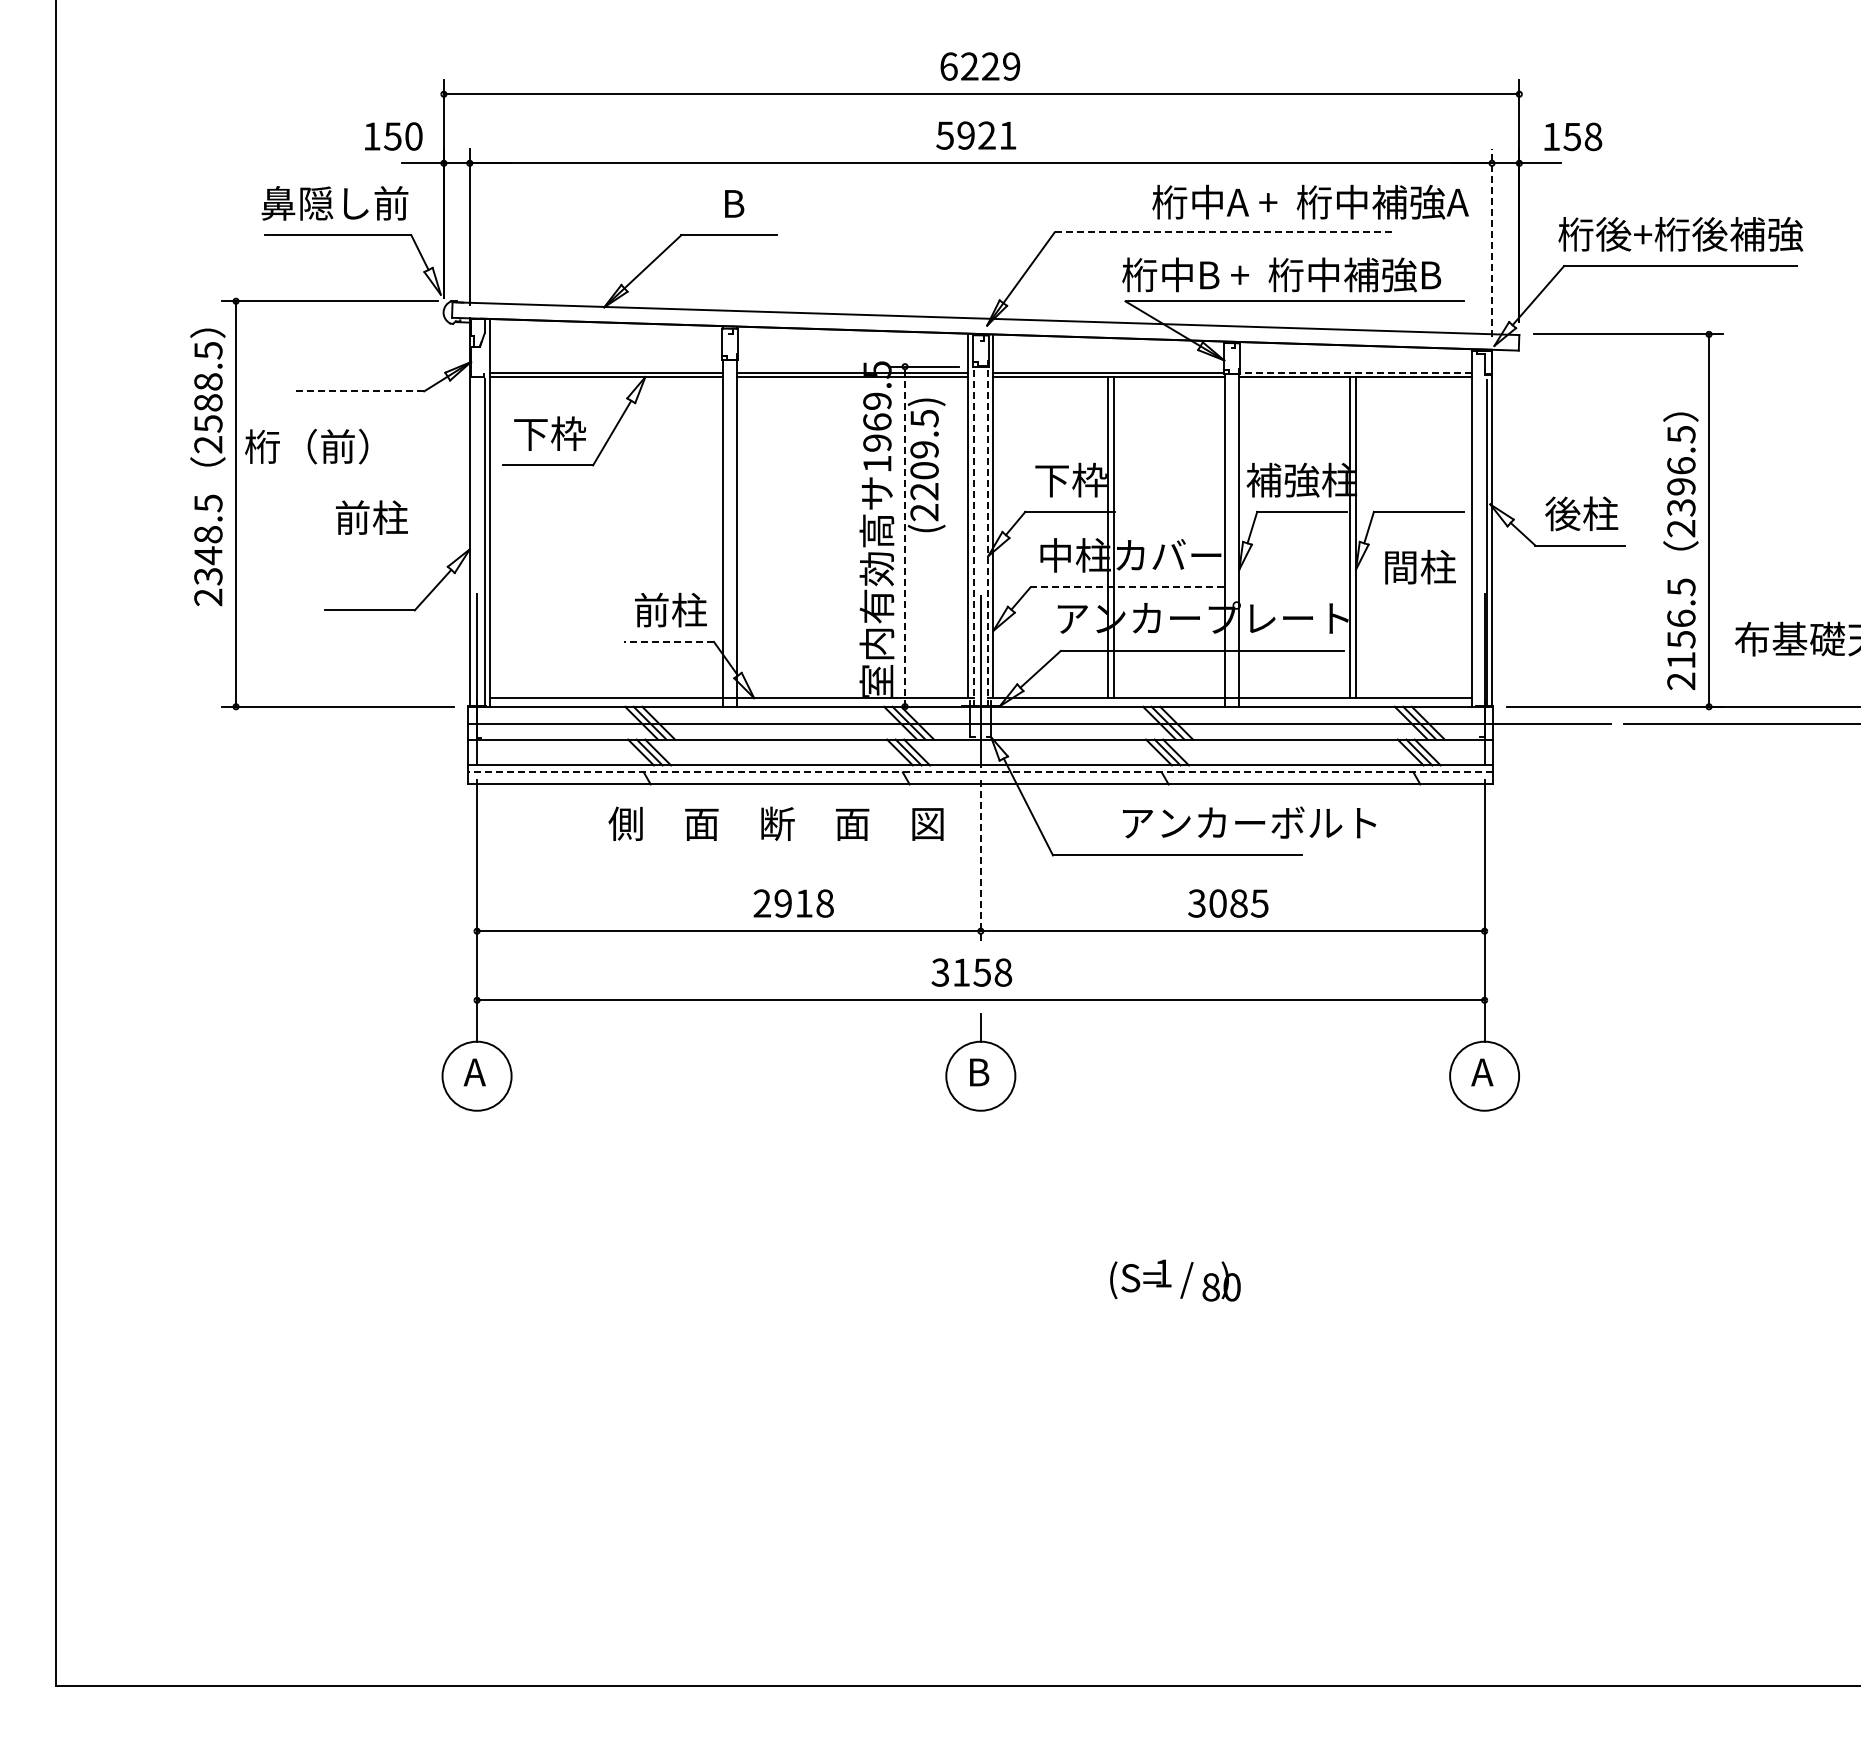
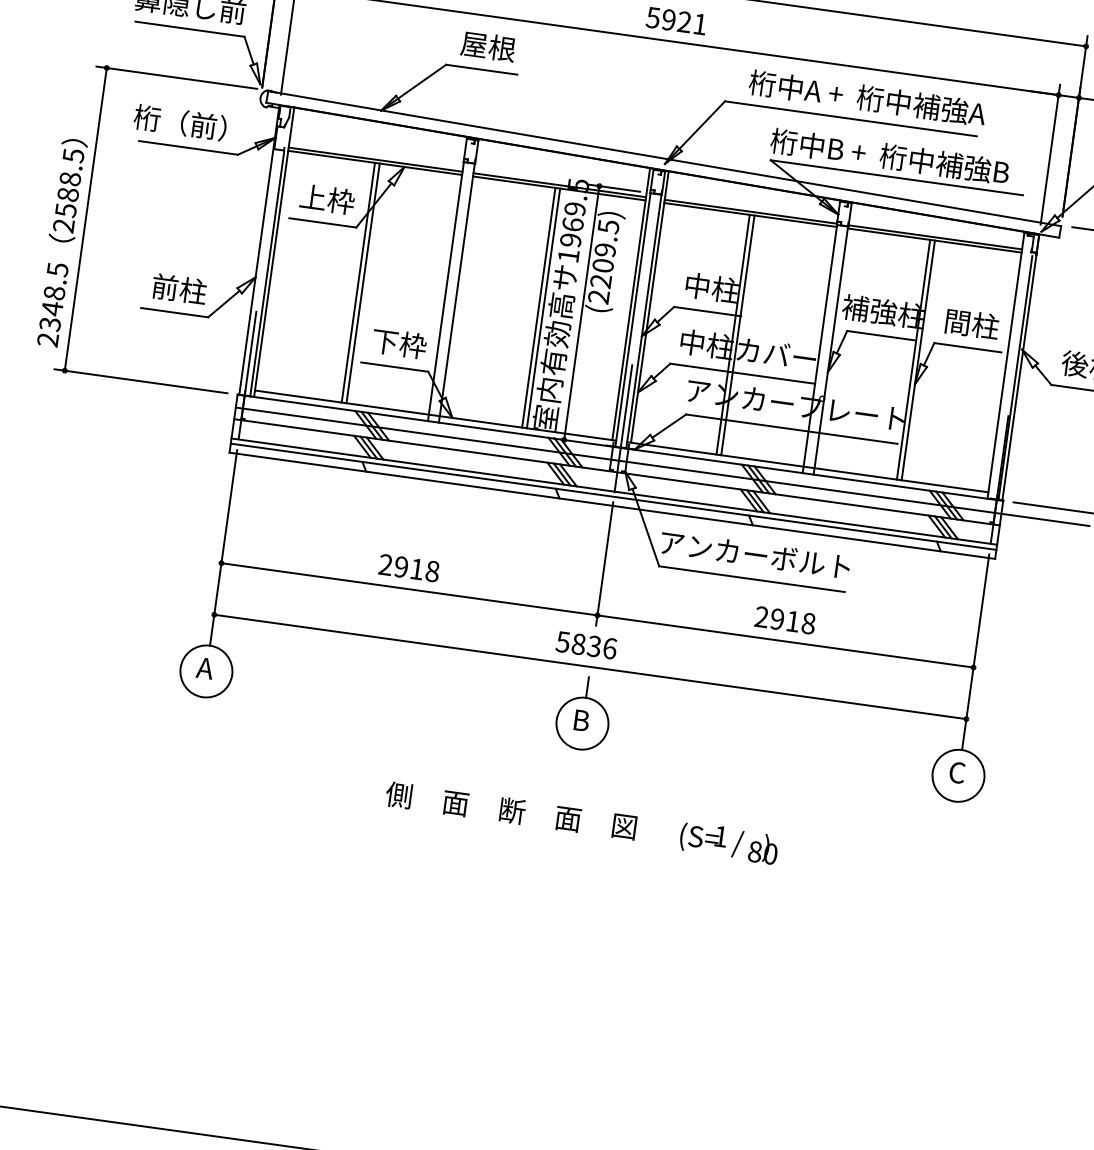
text: (1310, 201) -> (867, 97), moved
text: (733, 203) -> (488, 46), B -> 屋根
line: (1223, 232) -> (851, 118), dashed -> solid
line: (1492, 243) -> (1050, 155), dashed -> solid
line: (1355, 372) -> (935, 237), dashed -> solid
line: (357, 391) -> (188, 147), dashed -> solid
text: (530, 433) -> (312, 197), 下枠 -> 上枠
text: (306, 446) -> (180, 122), moved
text: (207, 467) -> (60, 242), moved
text: (1070, 479) -> (711, 287), 下枠 -> 中柱
text: (371, 517) -> (179, 288), moved
line: (905, 536) -> (582, 312), dashed -> solid
line: (973, 536) -> (632, 319), dashed -> solid
line: (988, 536) -> (644, 321), dashed -> solid
line: (605, 537) -> (358, 282), added
line: (612, 537) -> (363, 283), added
line: (847, 537) -> (538, 307), added
line: (853, 537) -> (543, 308), added
text: (1420, 566) -> (972, 323), moved
line: (1127, 587) -> (742, 374), dashed -> solid
text: (670, 609) -> (399, 343), 前柱 -> 下枠
line: (669, 641) -> (395, 366), dashed -> solid
line: (980, 772) -> (613, 496), dashed -> solid
text: (1249, 822) -> (755, 554), moved
text: (775, 823) -> (510, 810), moved
line: (980, 862) -> (604, 564), dashed -> solid
text: (793, 903) -> (409, 568), moved
text: (1228, 903) -> (785, 620), 3085 -> 2918
text: (971, 972) -> (586, 645), 3158 -> 5836
text: (1482, 1072) -> (957, 772), A -> C
text: (1175, 1280) -> (729, 843), moved

